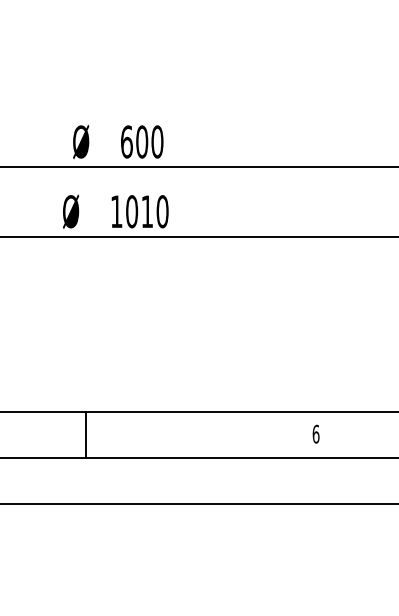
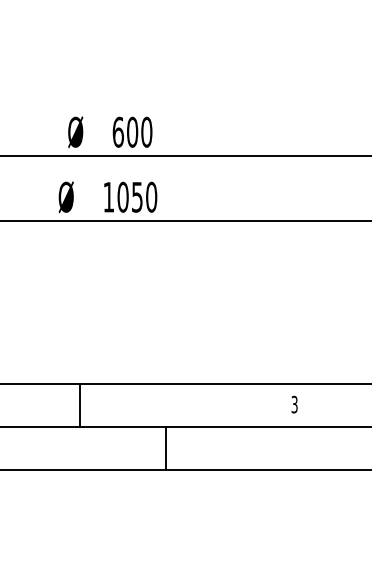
text: (146, 211) -> (136, 197), 1010 -> 1050
text: (315, 433) -> (294, 403), 6 -> 3
line: (177, 480) -> (165, 447), added

